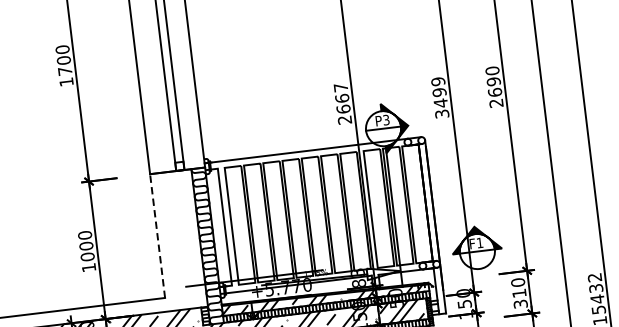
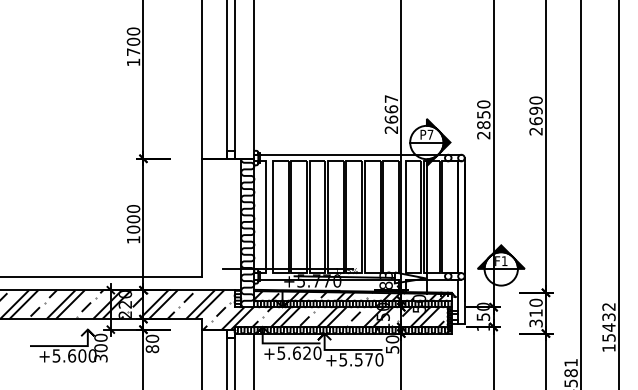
text: (439, 97) -> (483, 119), 3499 -> 2850
text: (386, 119) -> (430, 134), P3 -> P7
line: (157, 235) -> (201, 217), dashed -> solid

